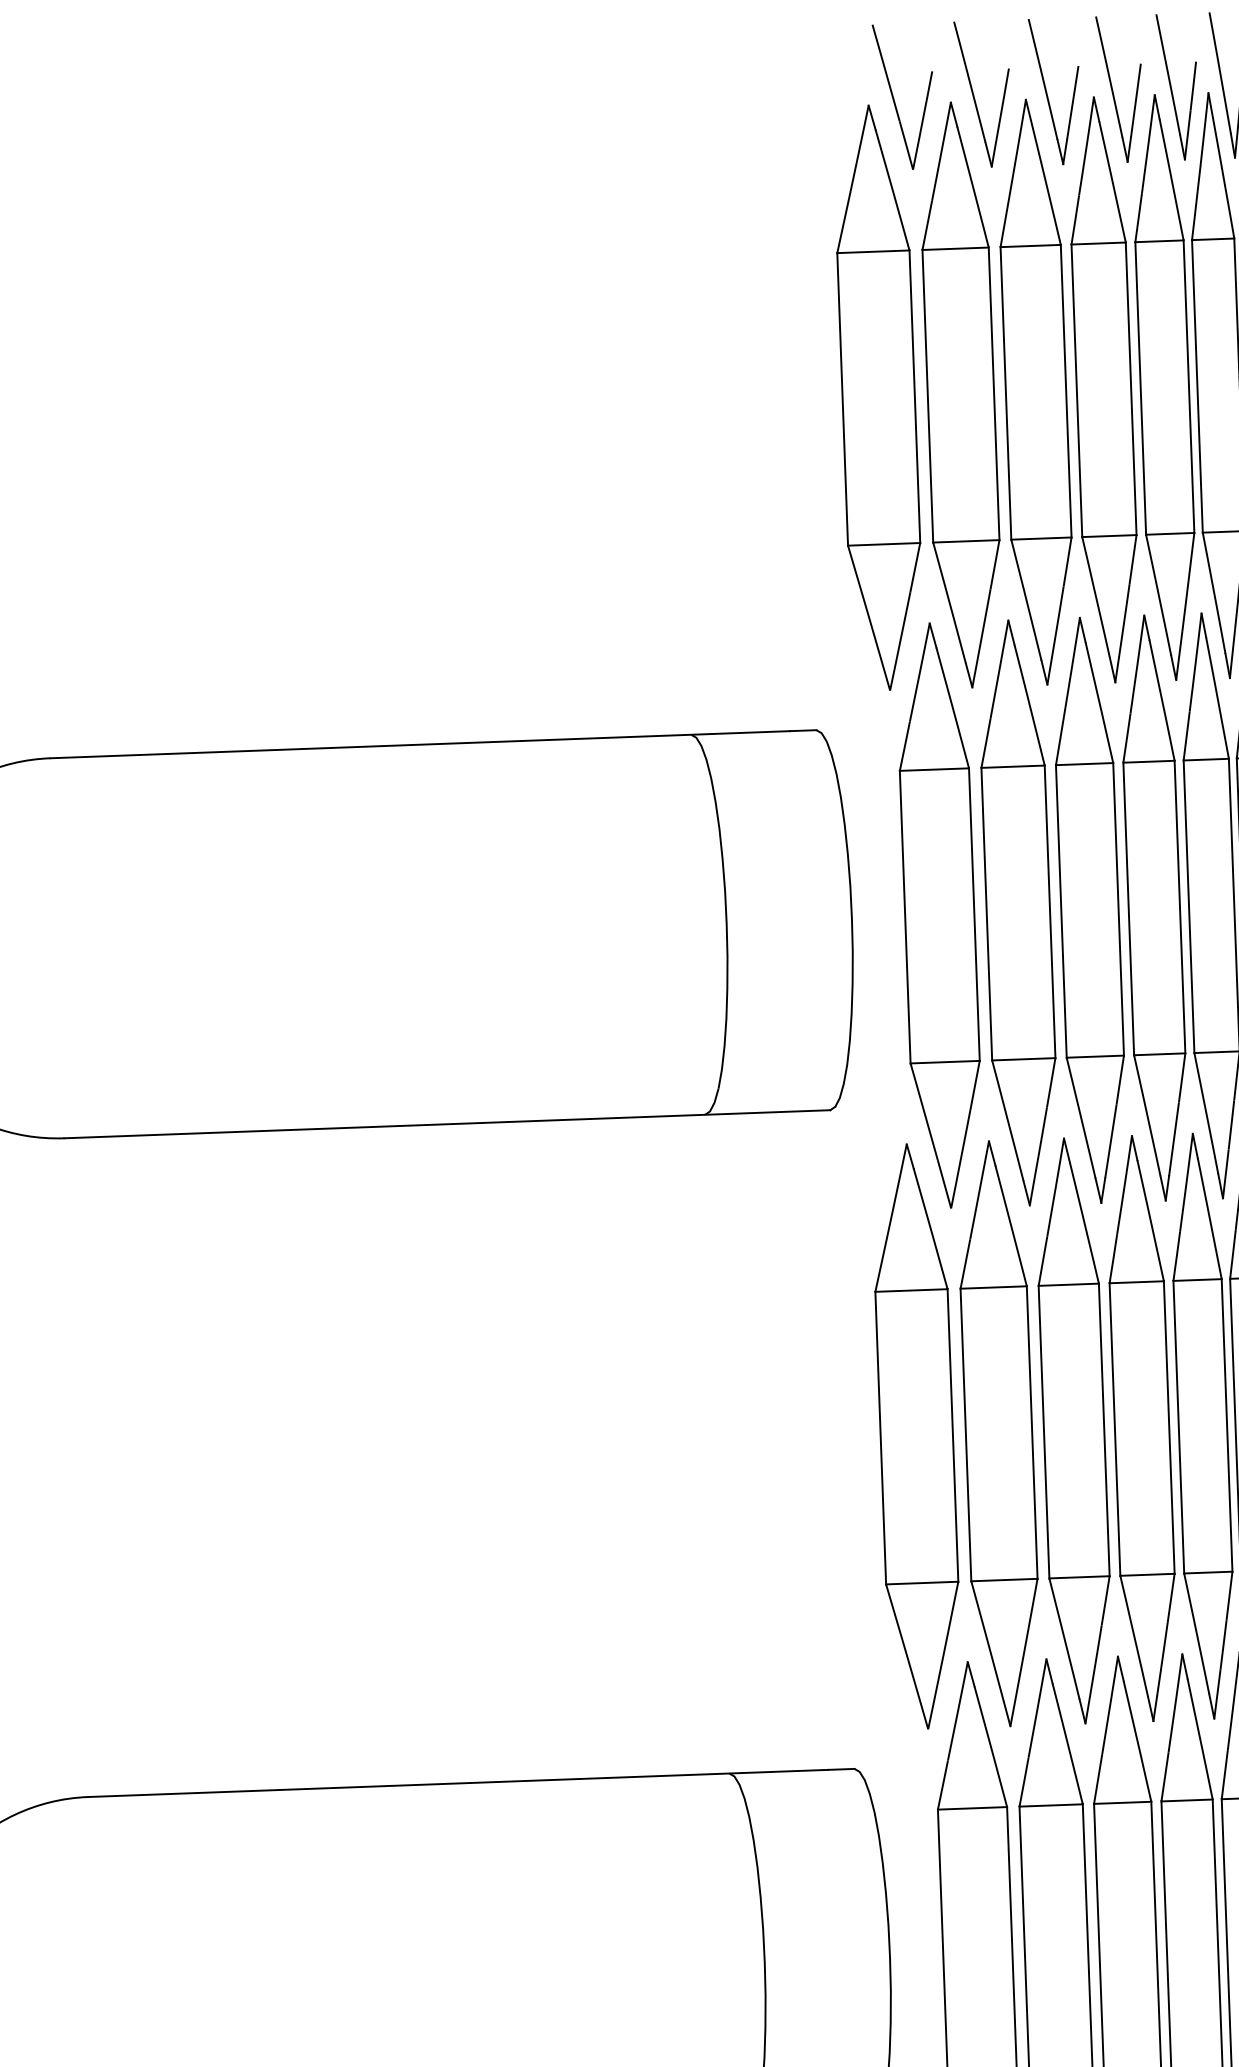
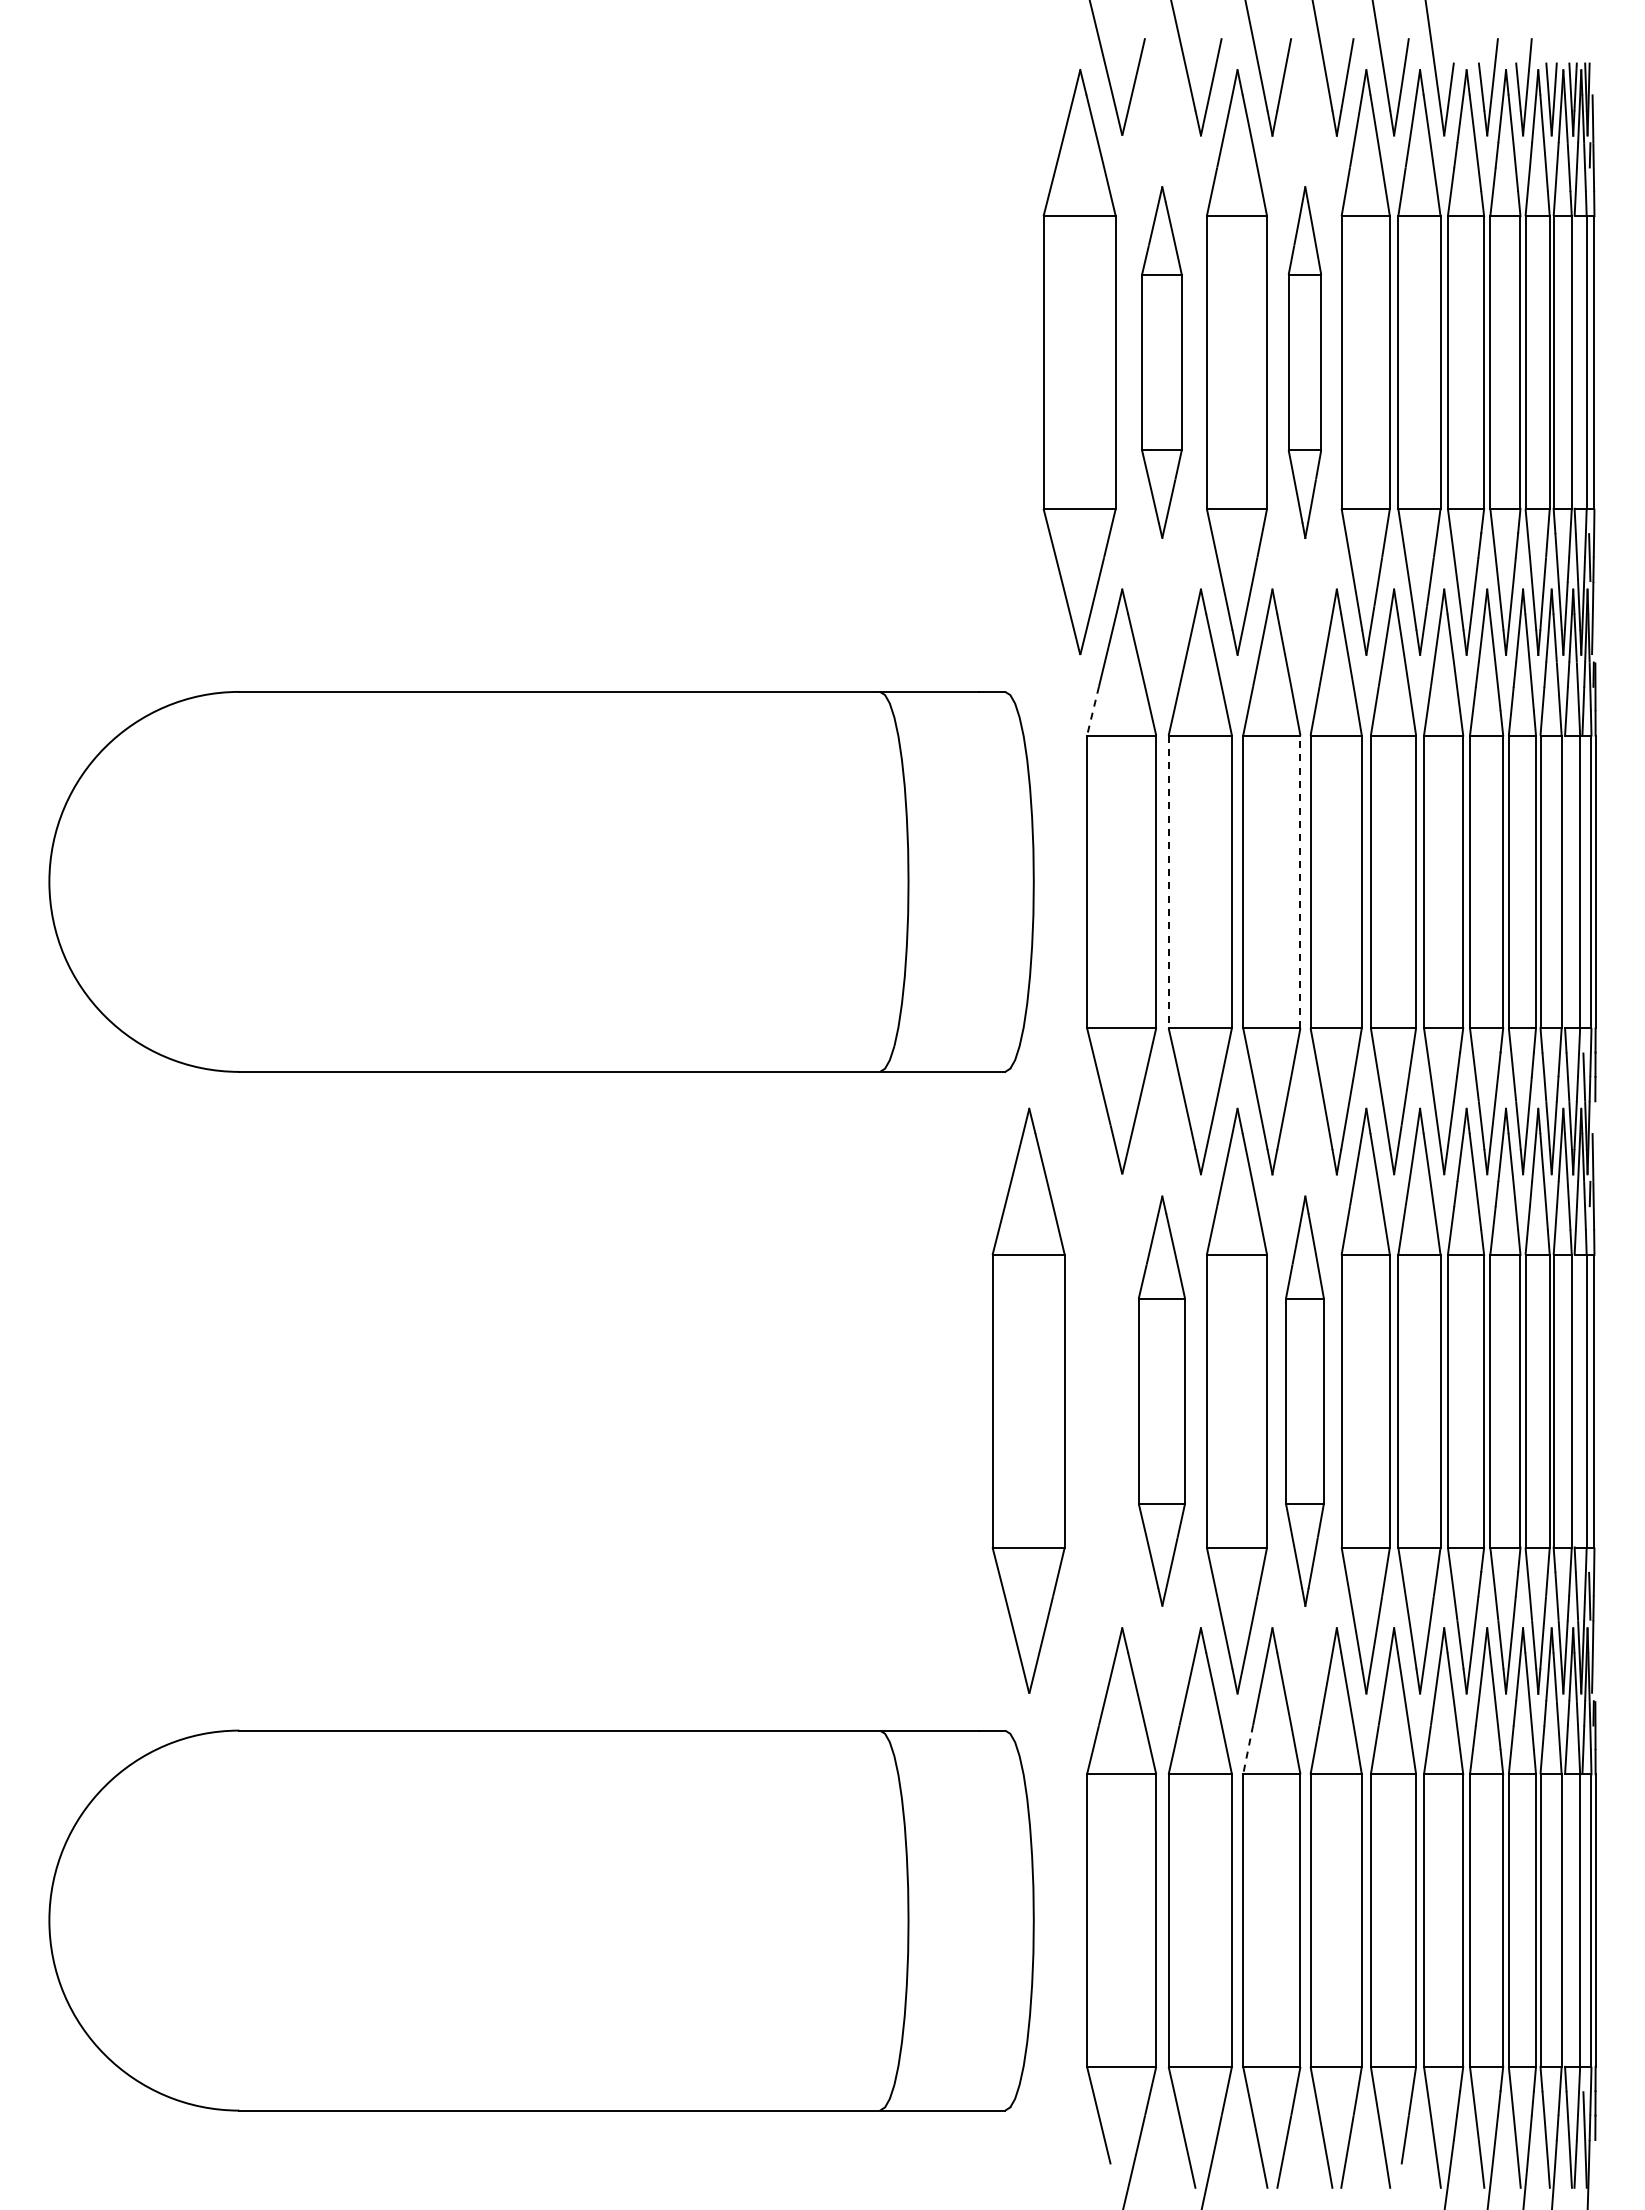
part: (1103, 389) -> (1304, 362), size x0.6
part: (960, 395) -> (1161, 362), size x0.6
line: (905, 746) -> (1093, 711), solid -> dashed
line: (1118, 908) -> (1300, 881), solid -> dashed
line: (986, 914) -> (1168, 882), solid -> dashed
part: (1141, 1427) -> (1304, 1400), size x0.7
part: (998, 1433) -> (1161, 1400), size x0.7
part: (916, 1436) -> (1028, 1400), moved
line: (1098, 1778) -> (1248, 1749), solid -> dashed

